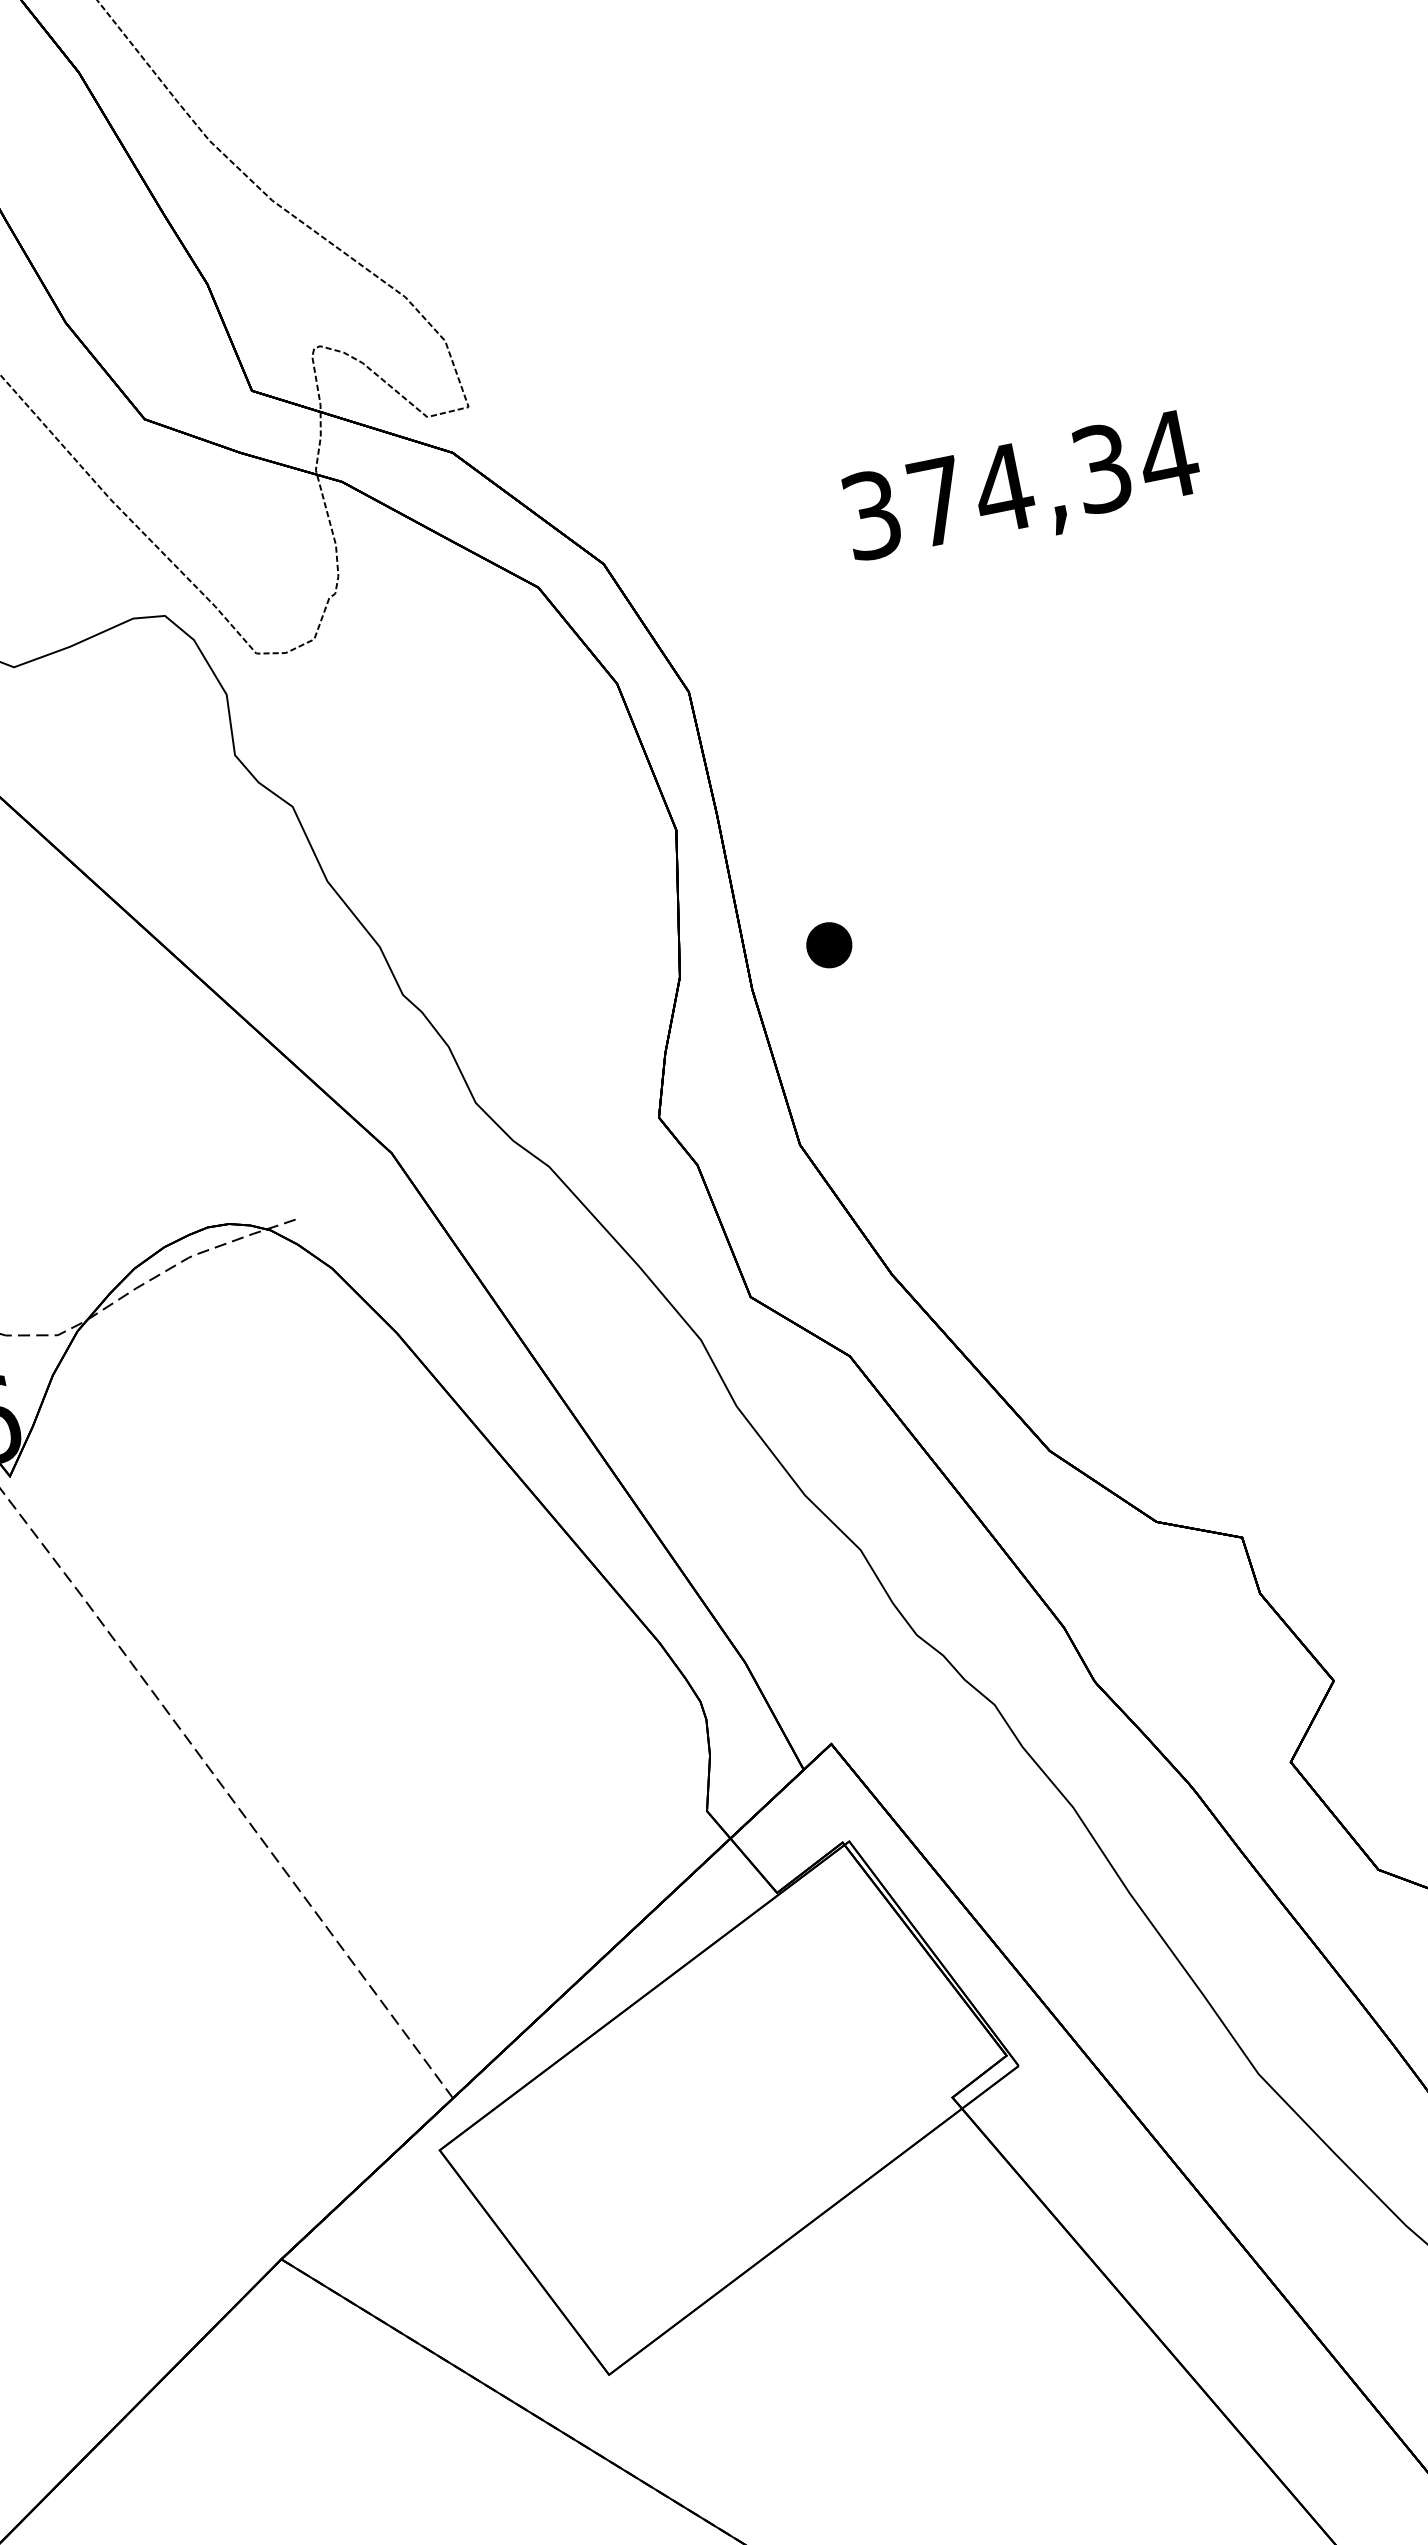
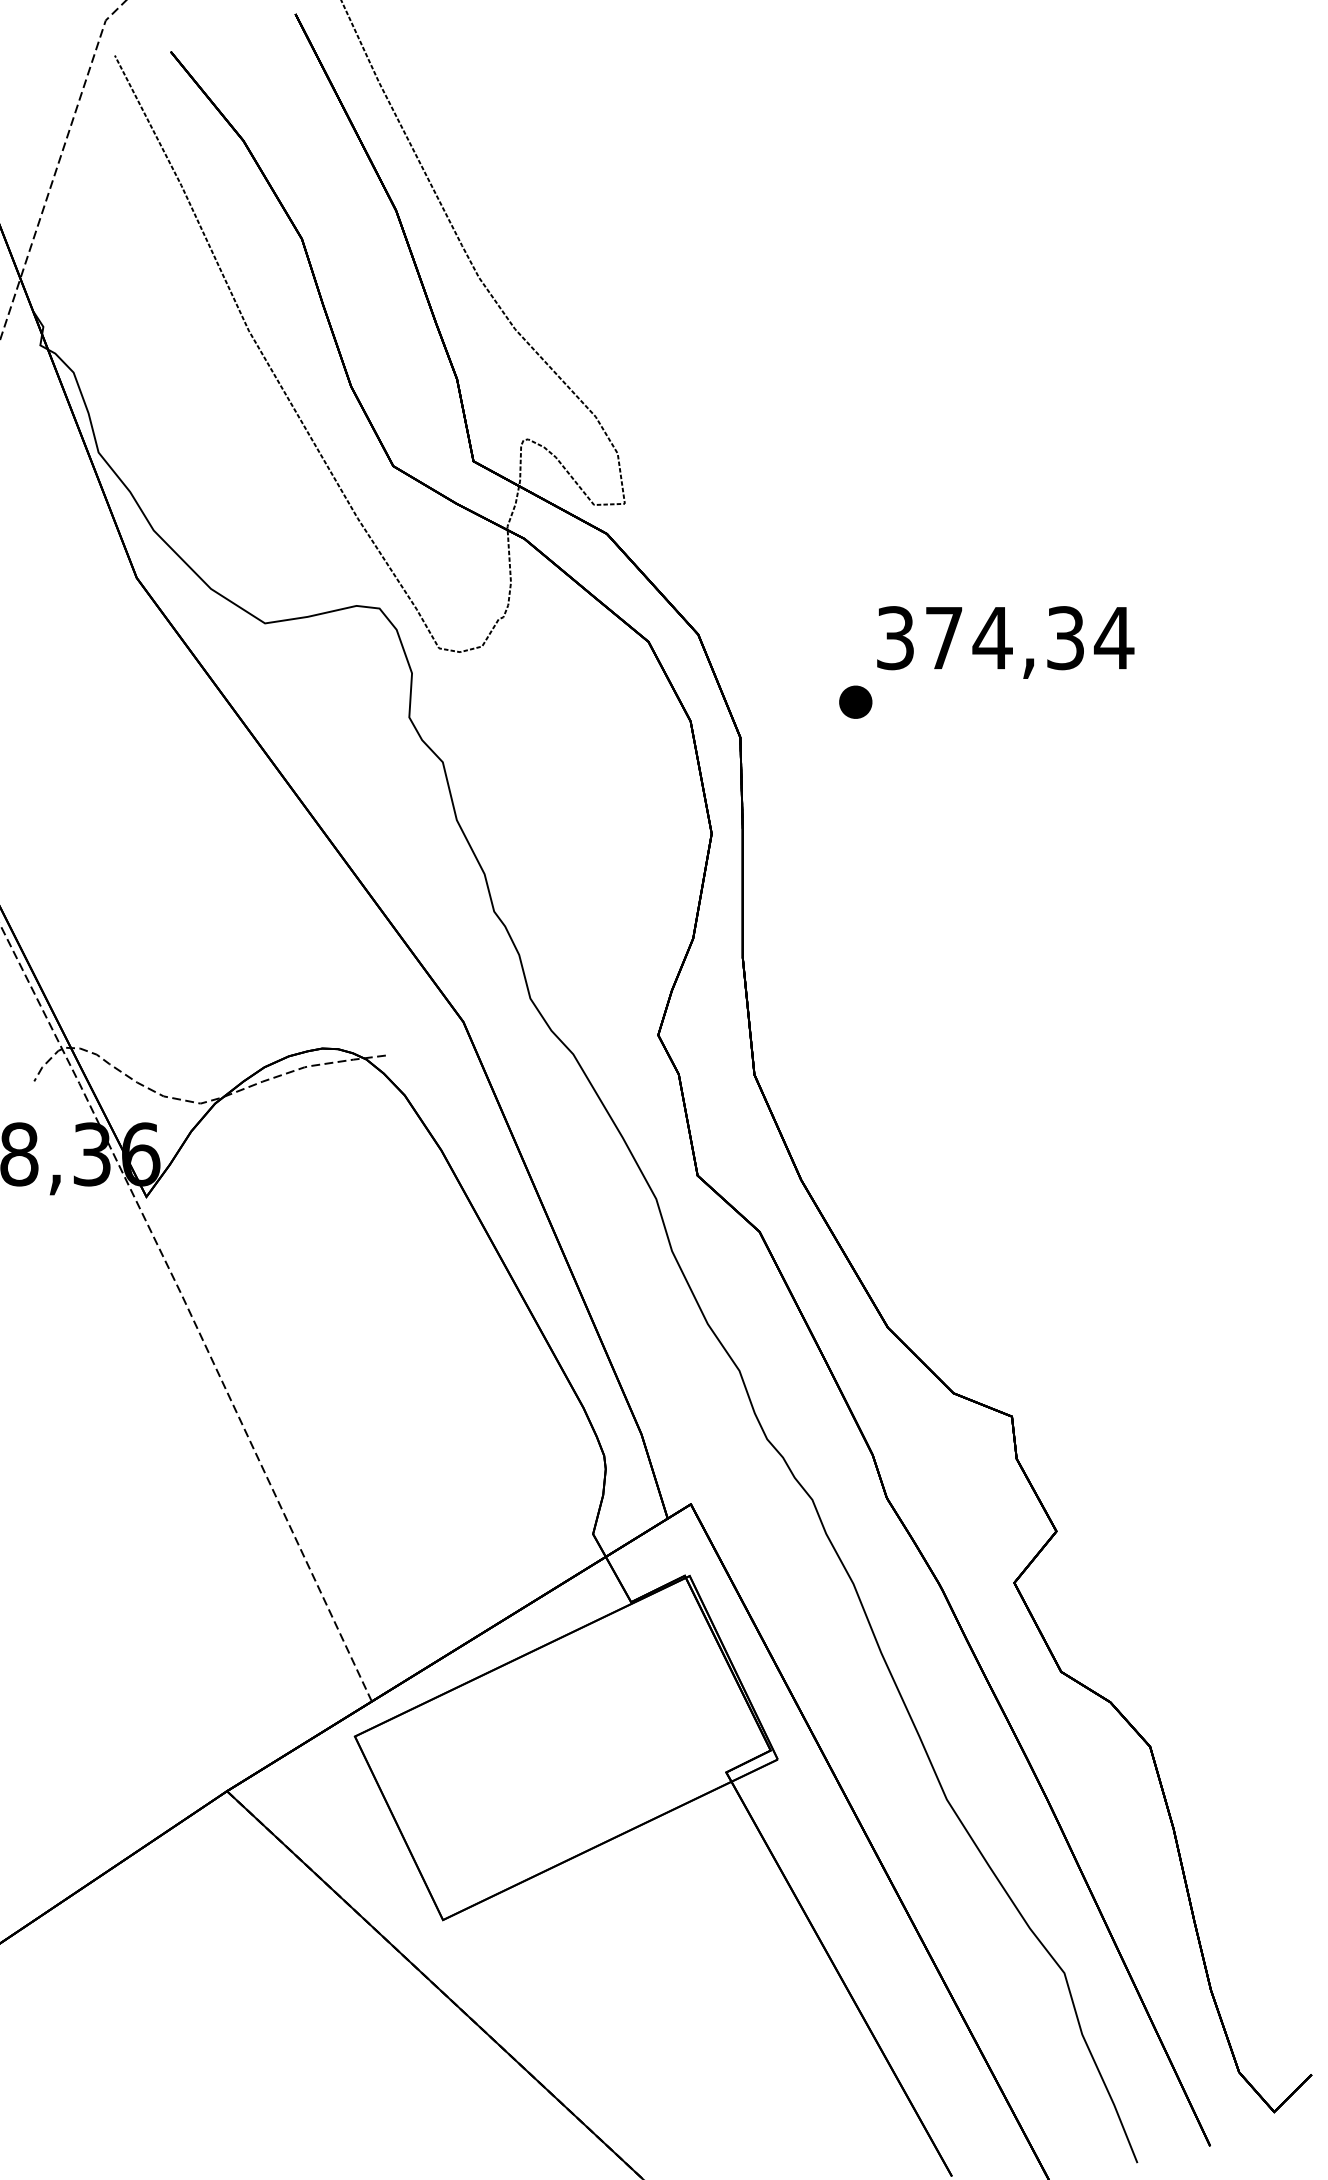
part: (828, 944) -> (855, 701), moved

